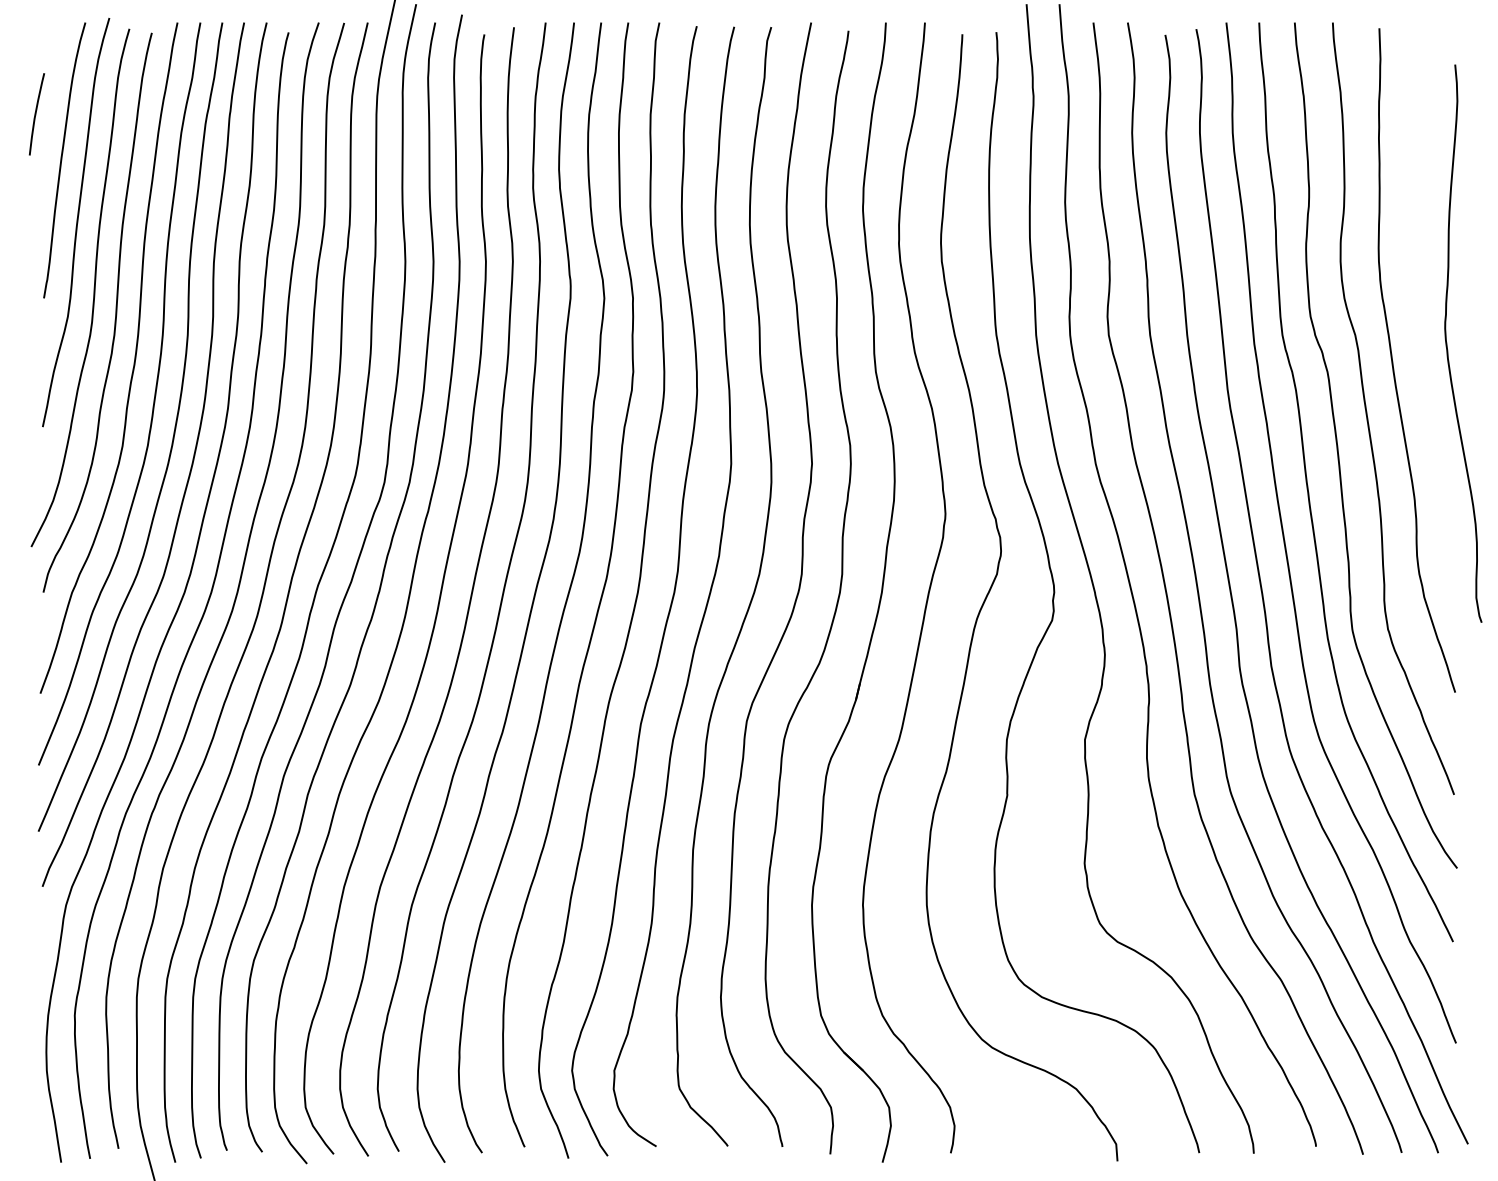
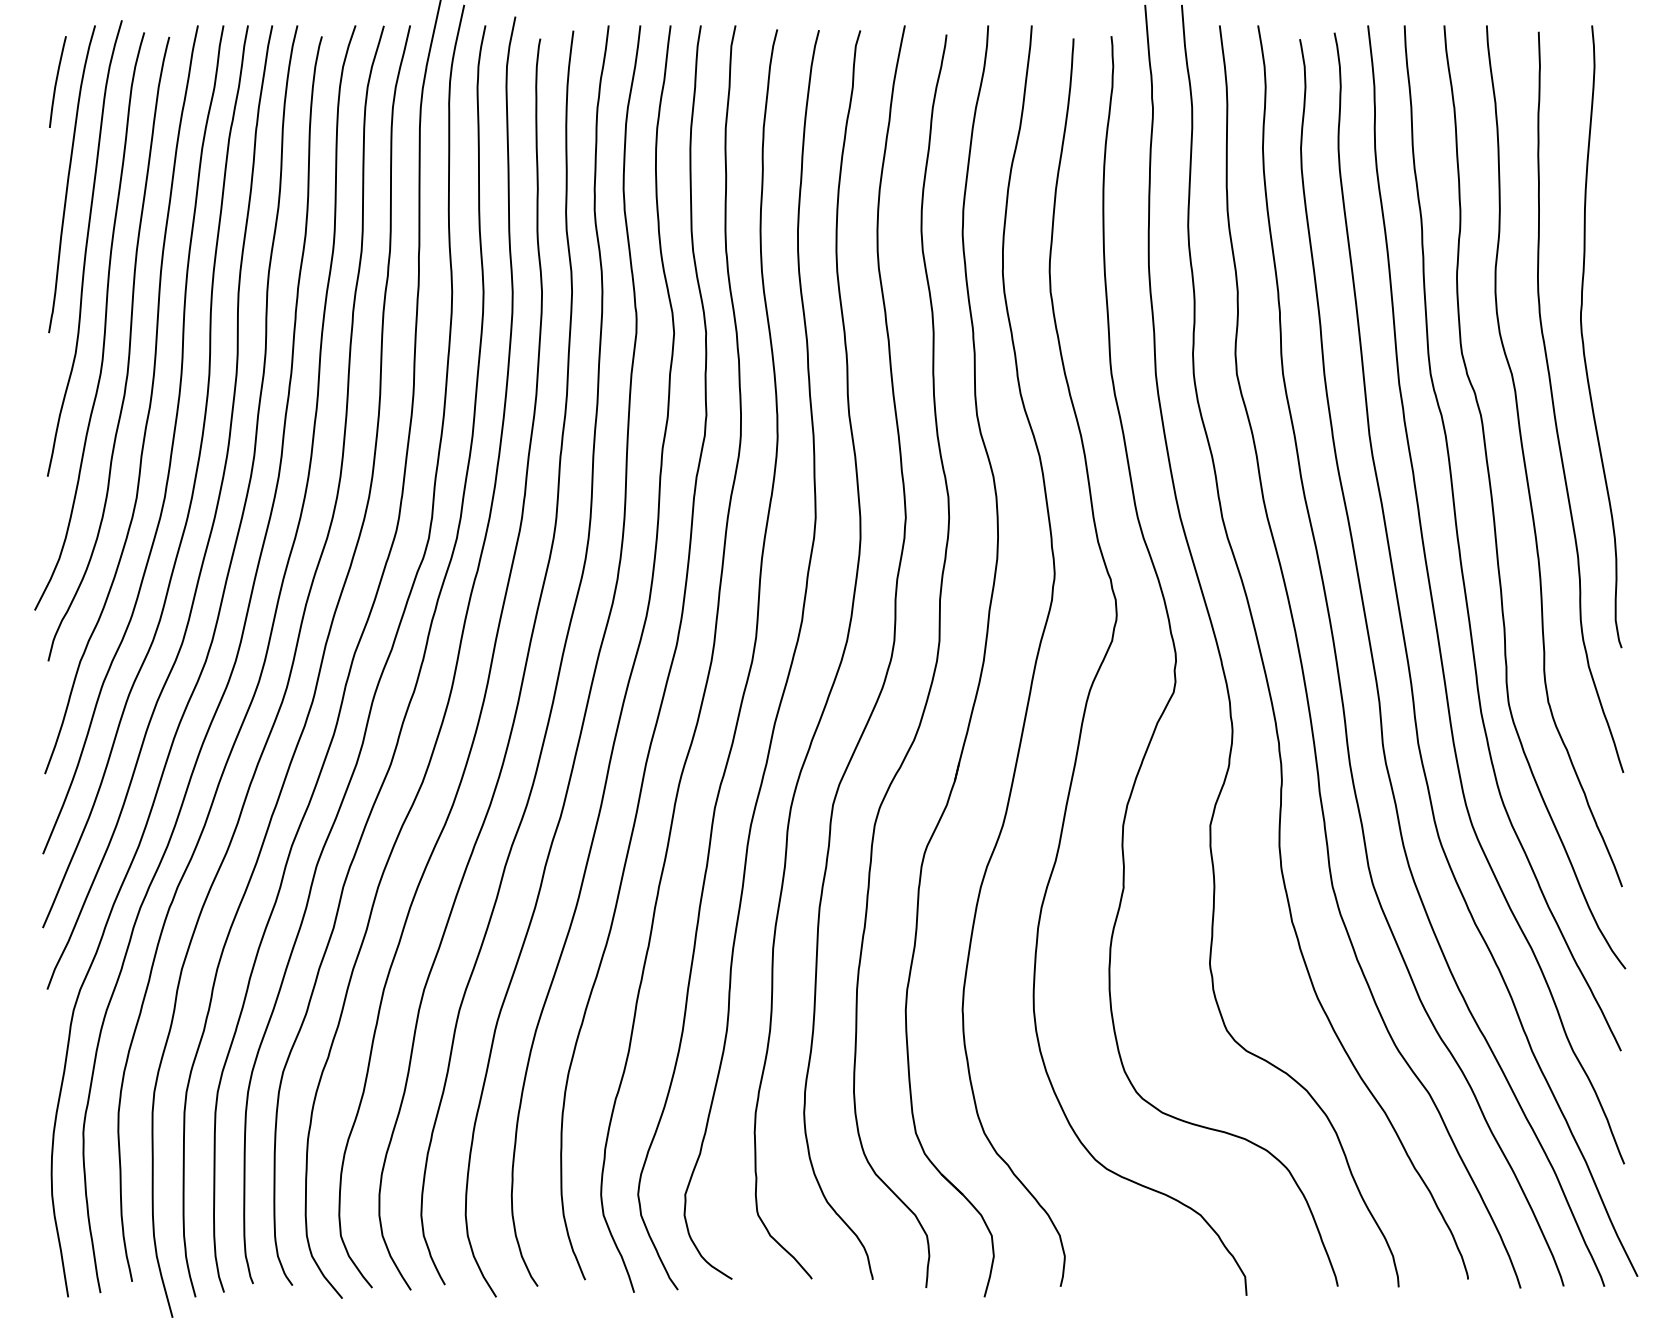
curve: (36, 114) -> (57, 82), moved
curve: (1447, 343) -> (1583, 336), moved

